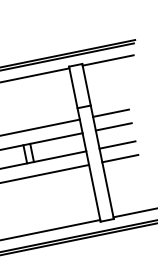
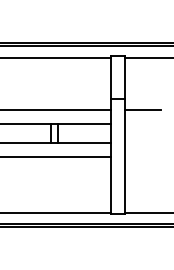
line: (113, 127) -> (142, 124), removed
line: (117, 144) -> (142, 142), removed
line: (119, 158) -> (142, 156), removed

